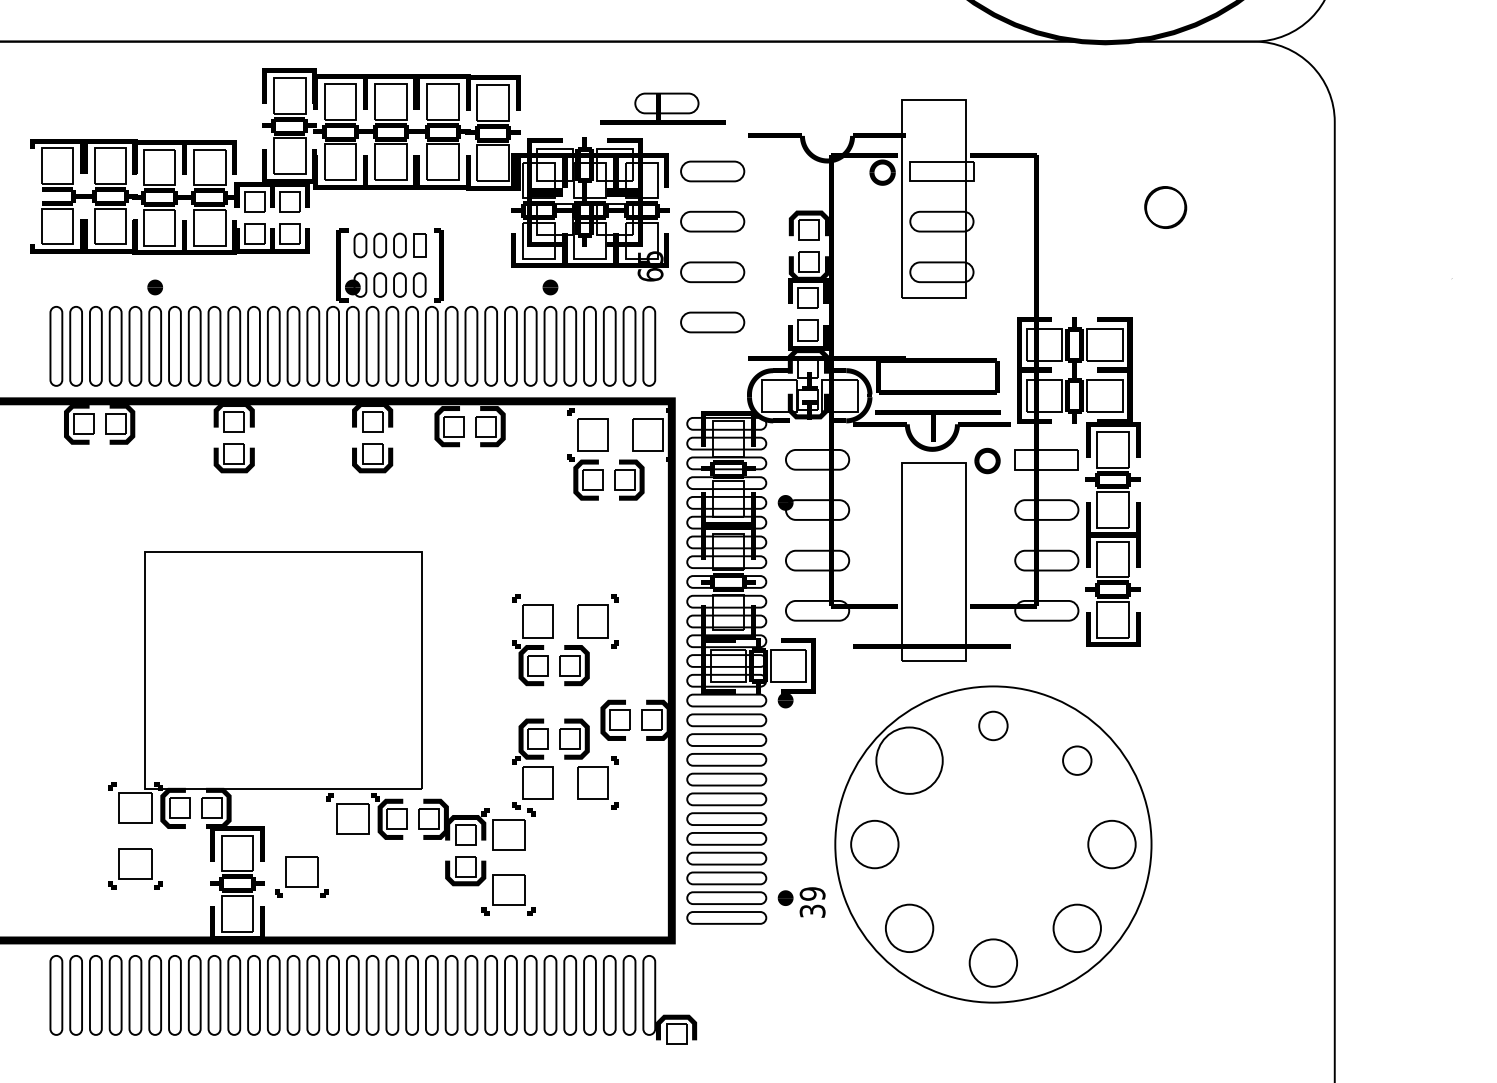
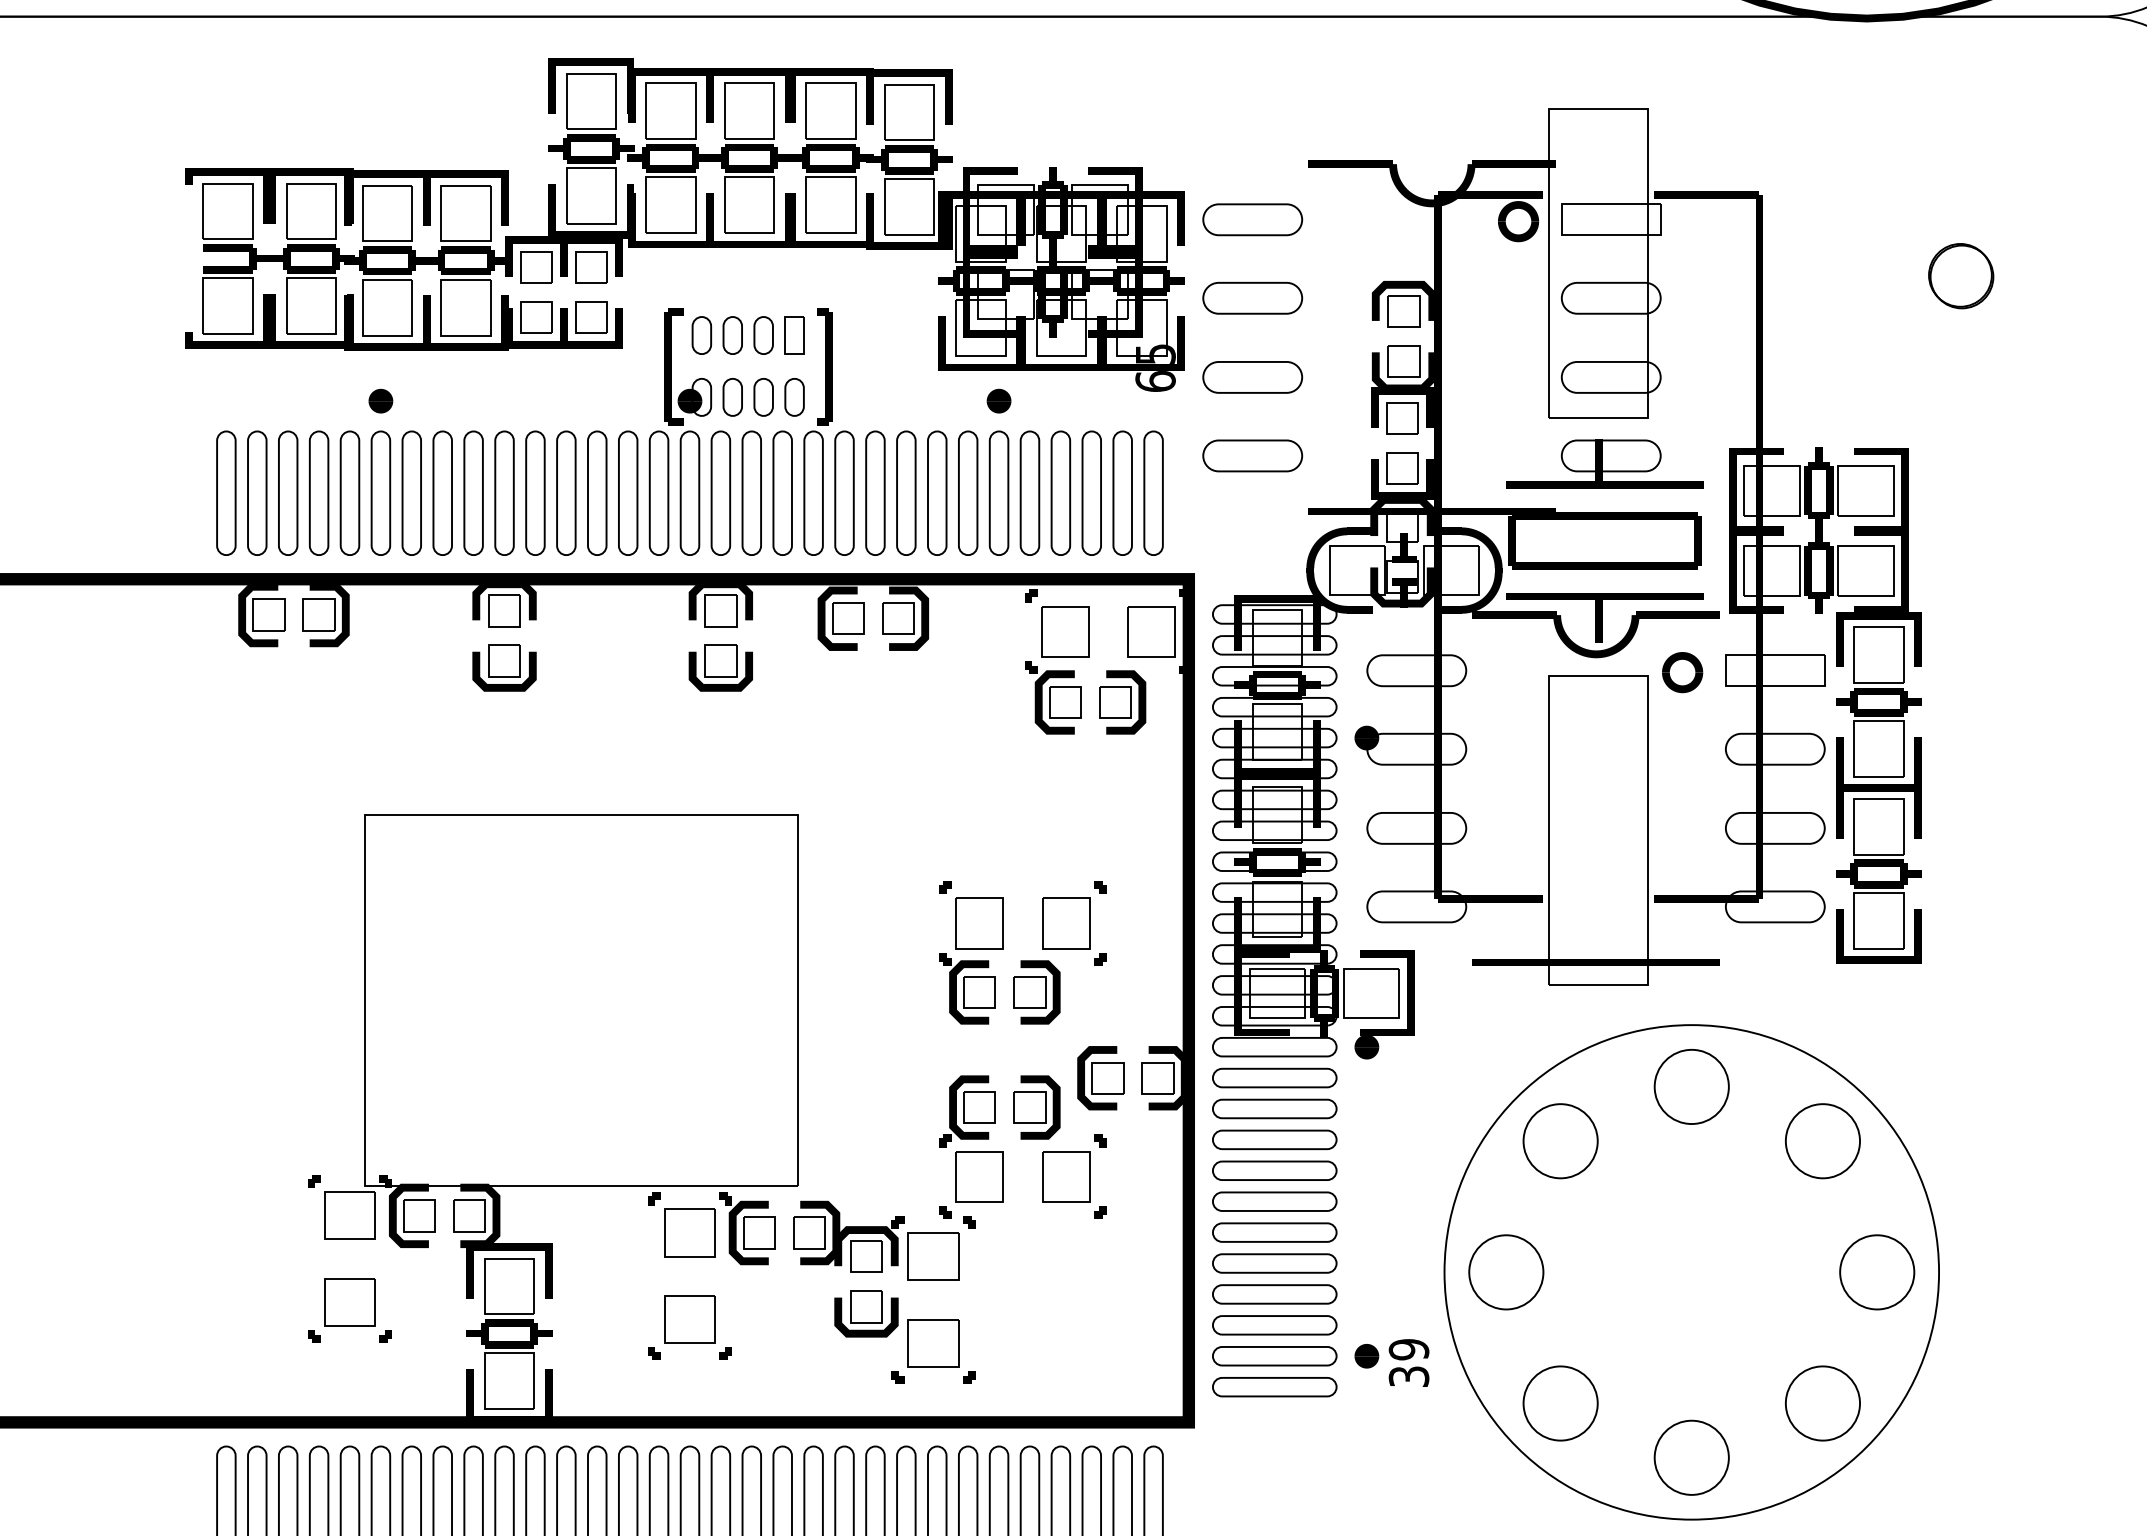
part: (662, 108) -> (1604, 463), moved
circle: (993, 725) -> (1691, 1086), size x1.67
circle: (909, 760) -> (1560, 1140), size x0.71
circle: (1076, 760) -> (1821, 1140), size x1.67
part: (301, 876) -> (689, 1327), moved

